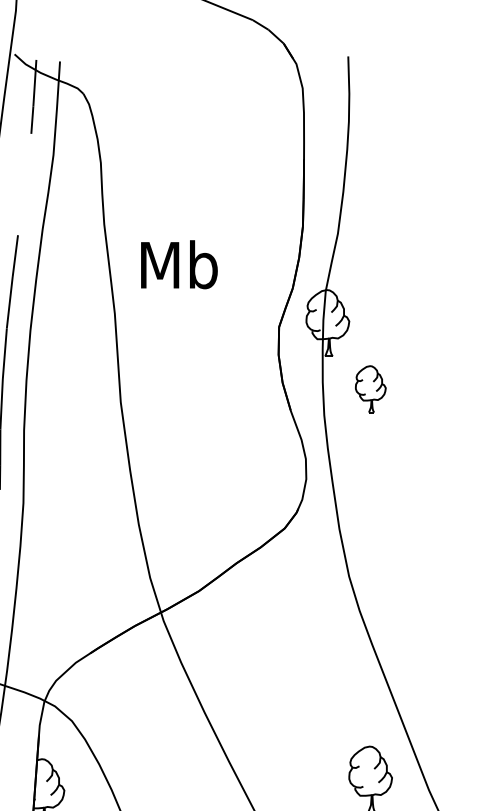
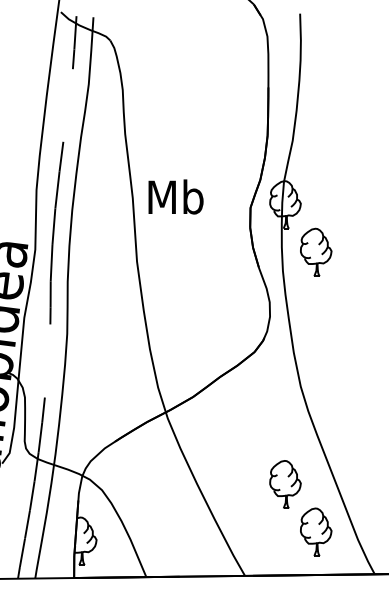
text: (178, 264) -> (175, 196), moved
part: (371, 388) -> (316, 251), size x1.43
part: (327, 713) -> (285, 484), added

